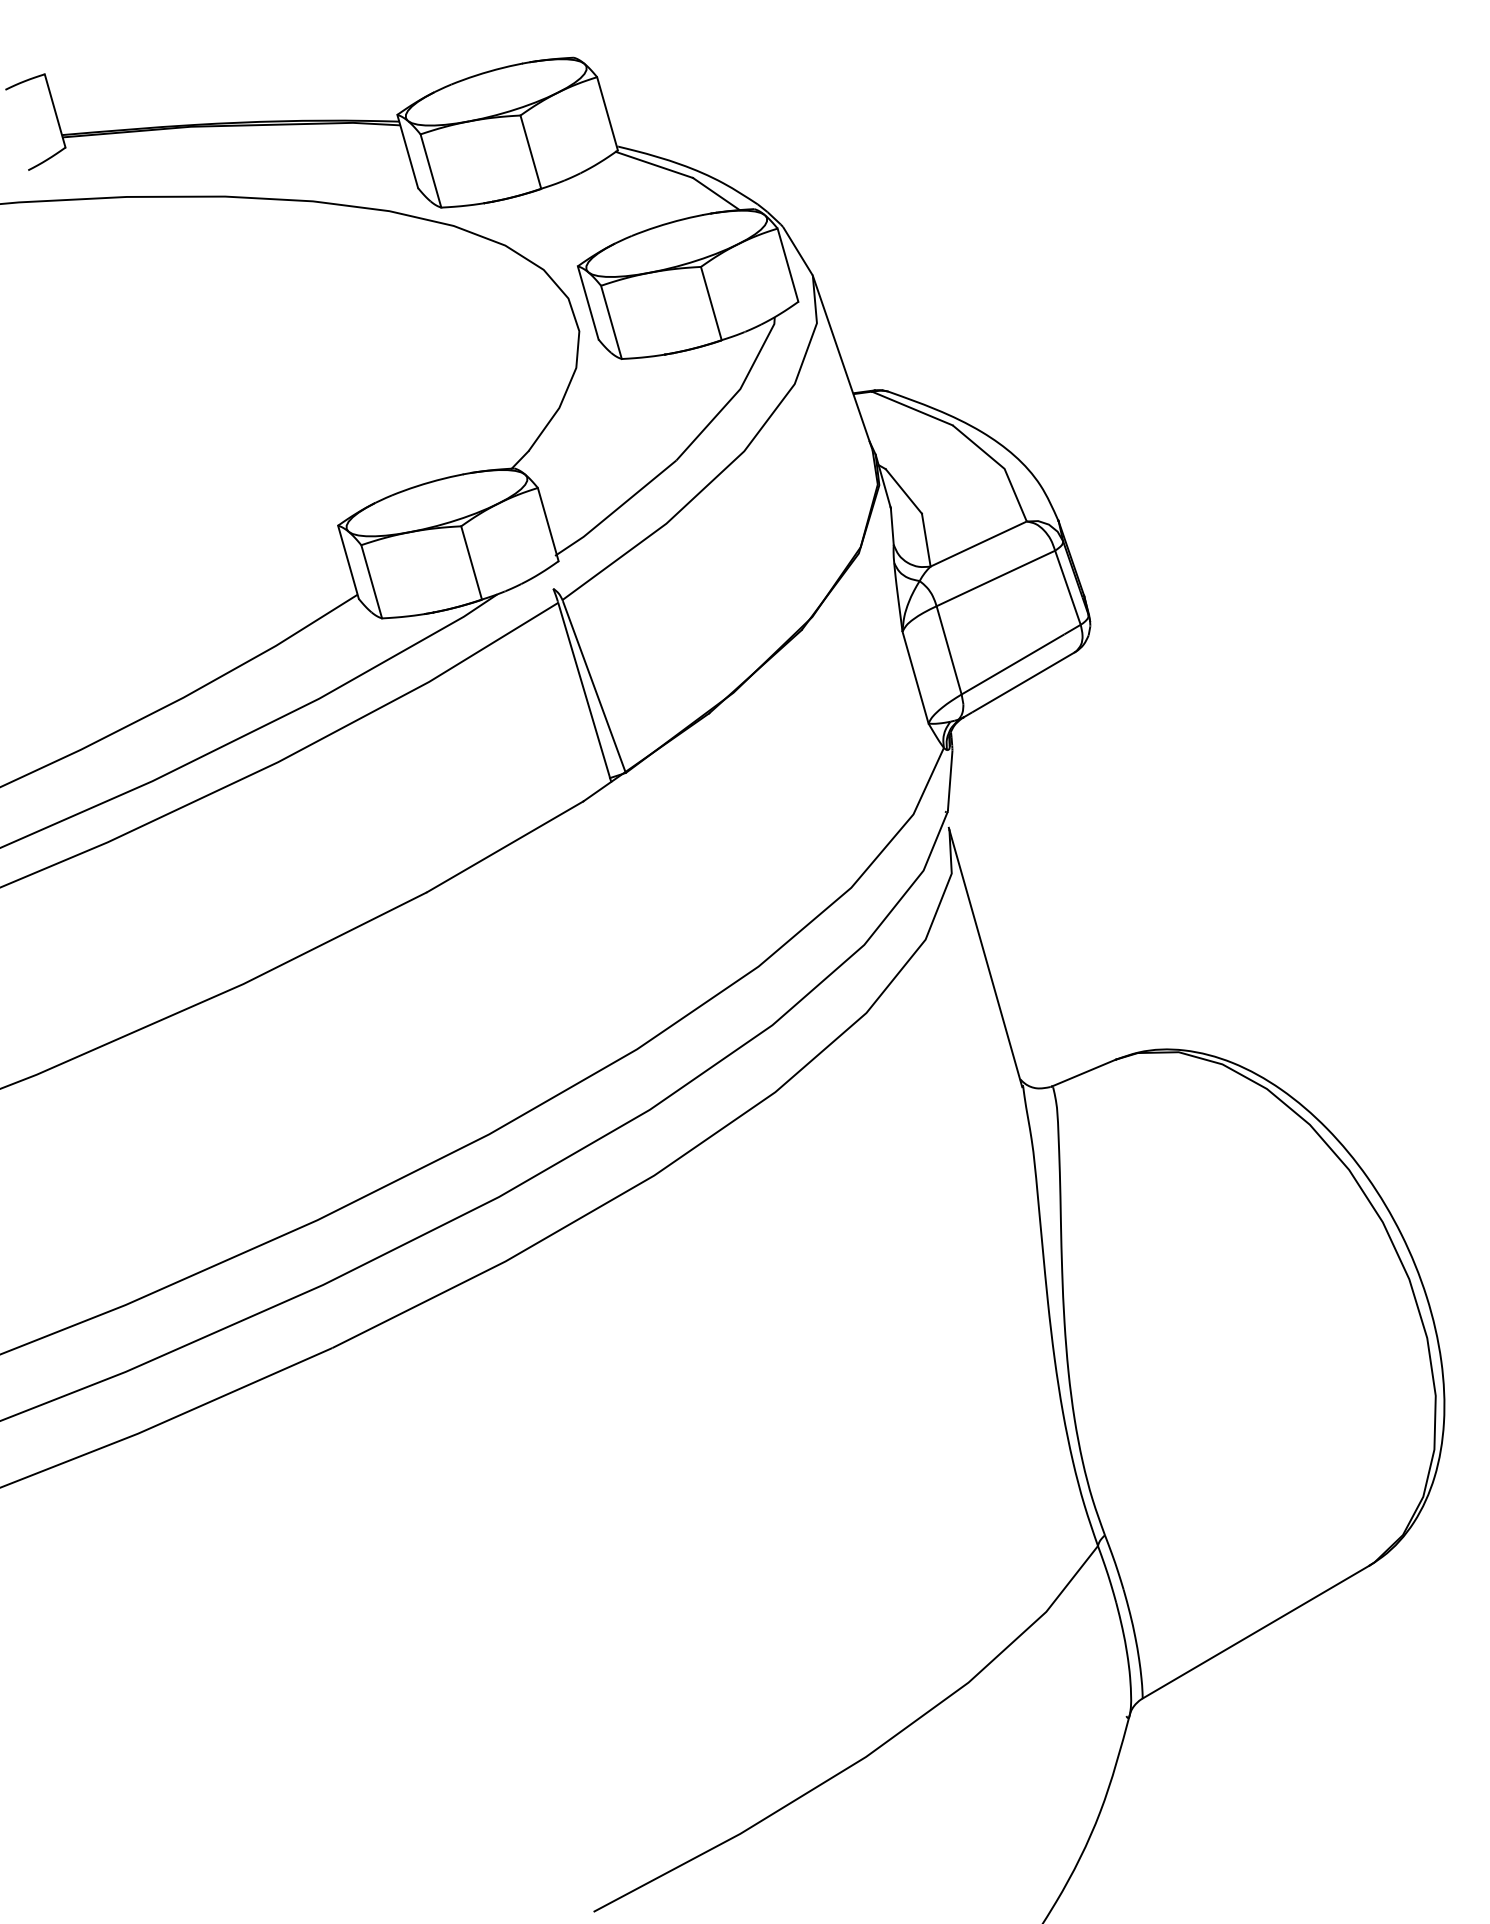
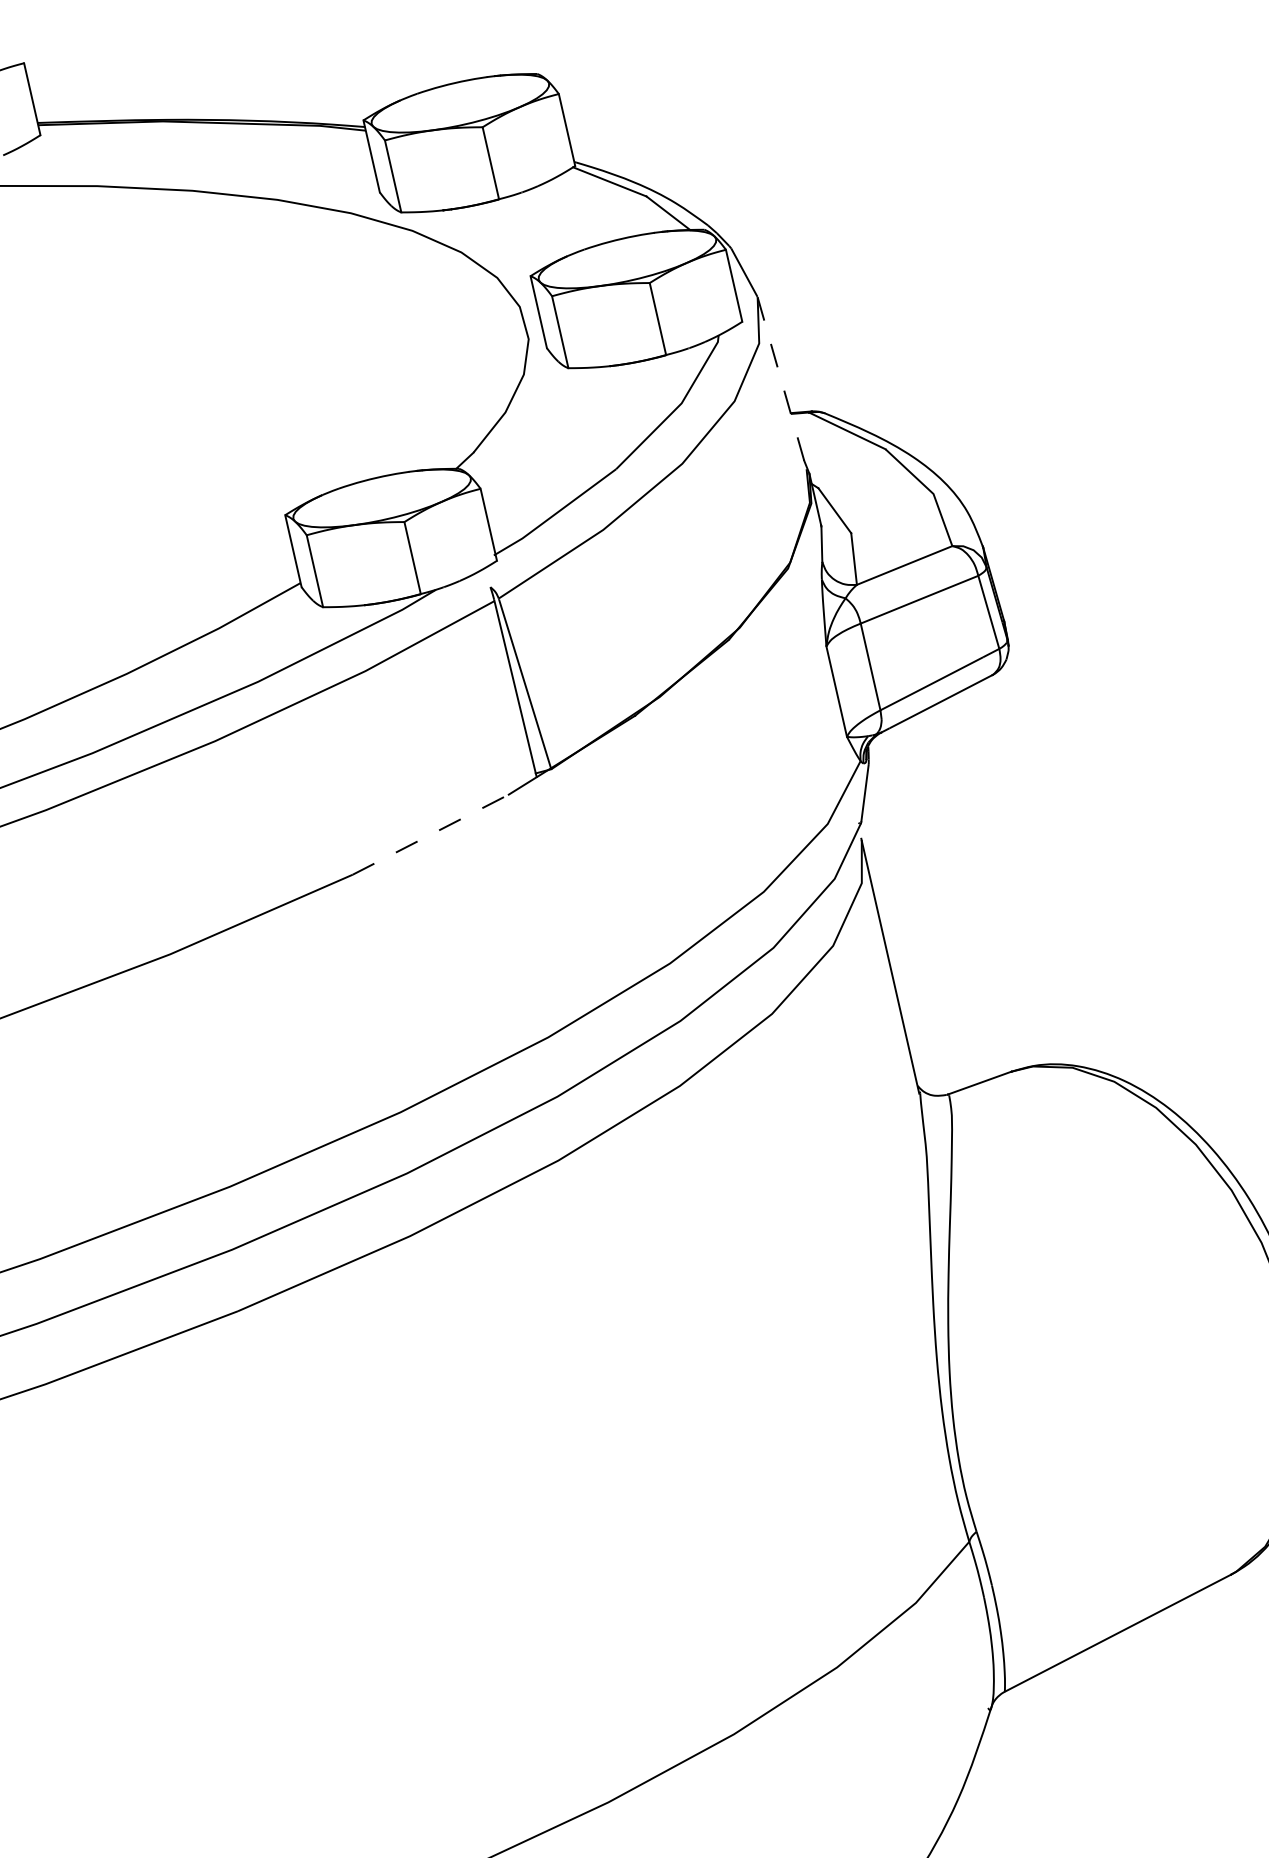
line: (842, 363) -> (781, 383), solid -> dashed
line: (505, 846) -> (431, 834), solid -> dashed

